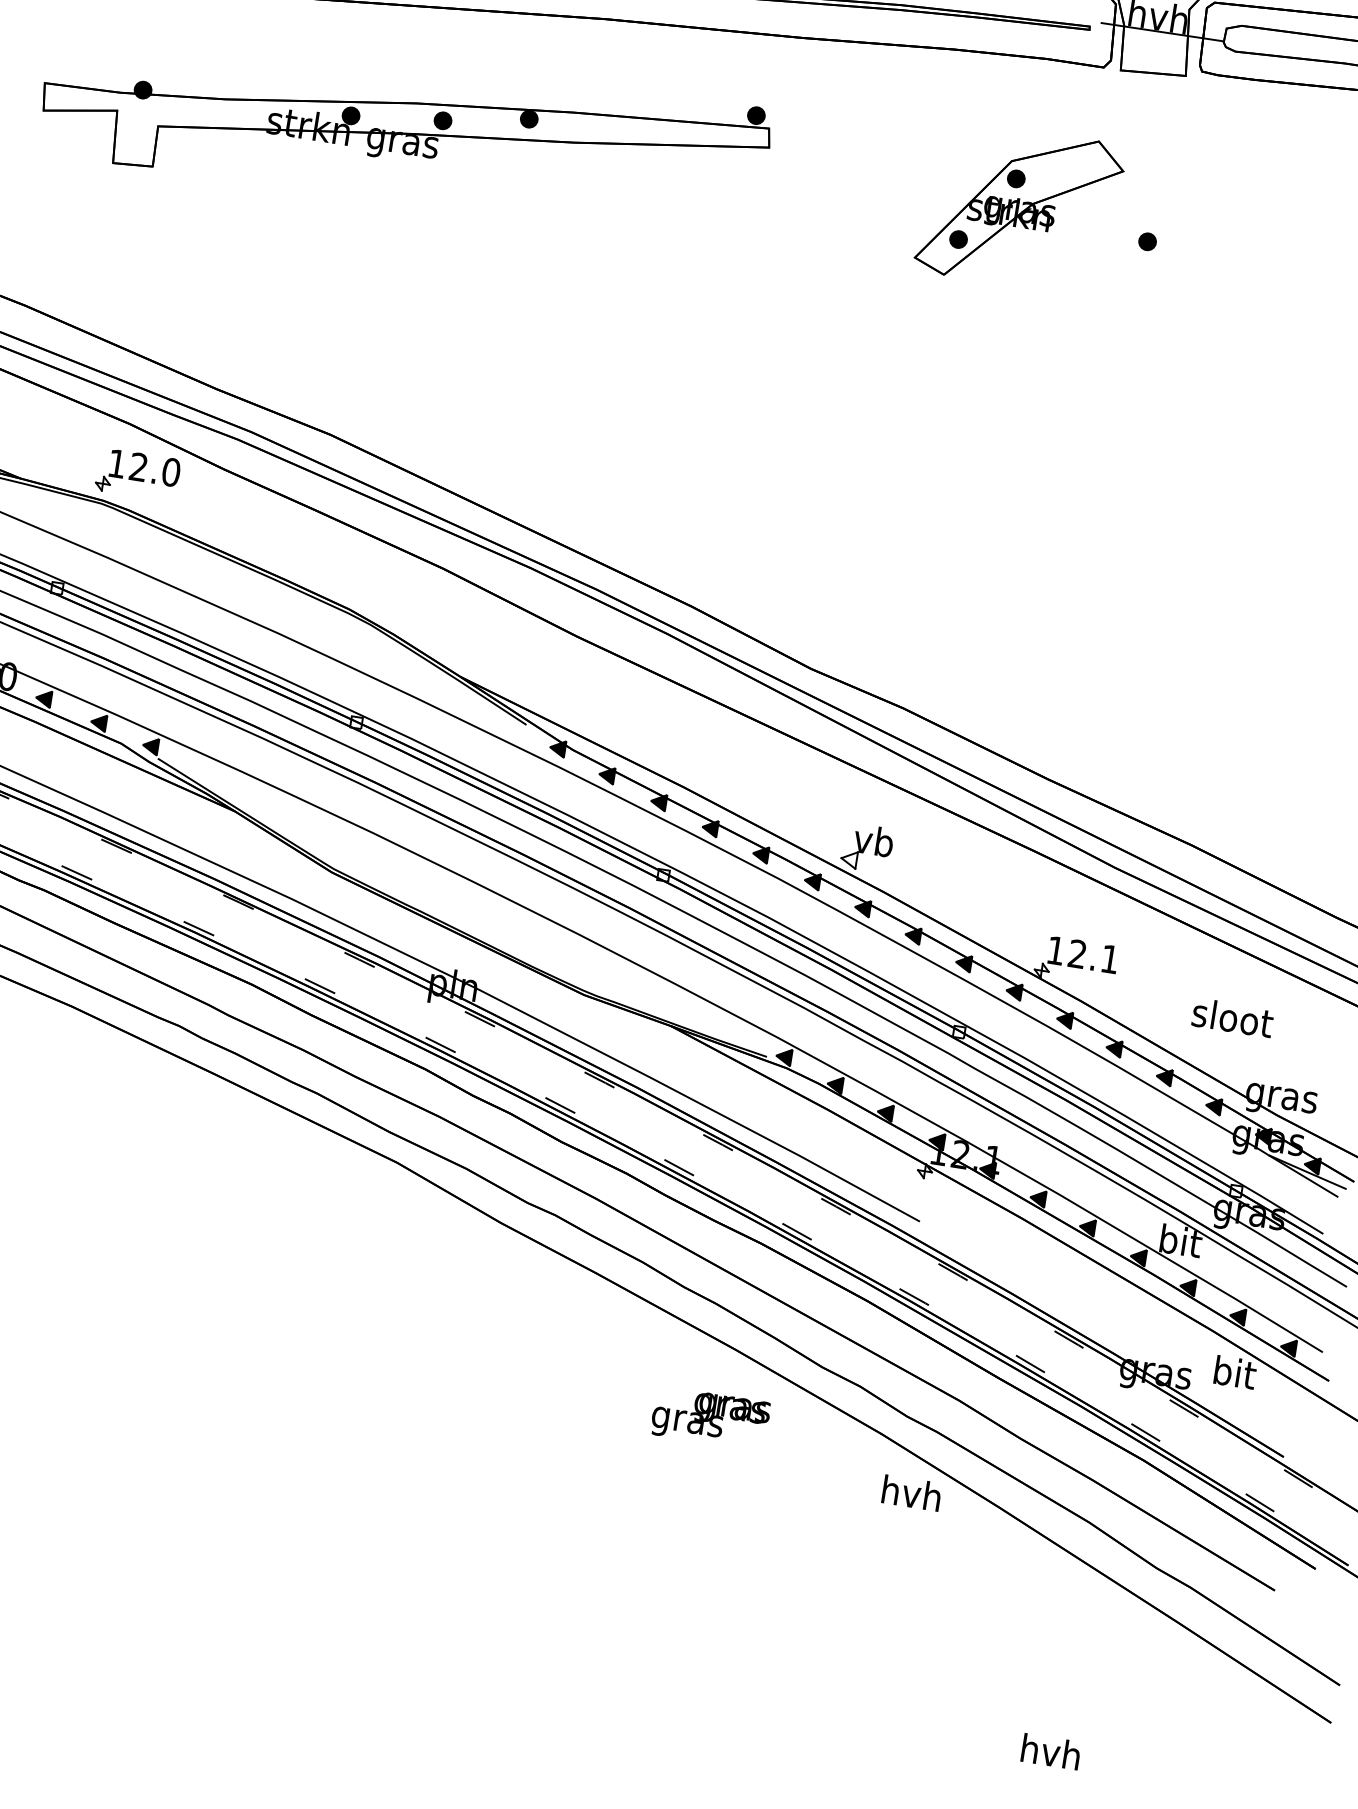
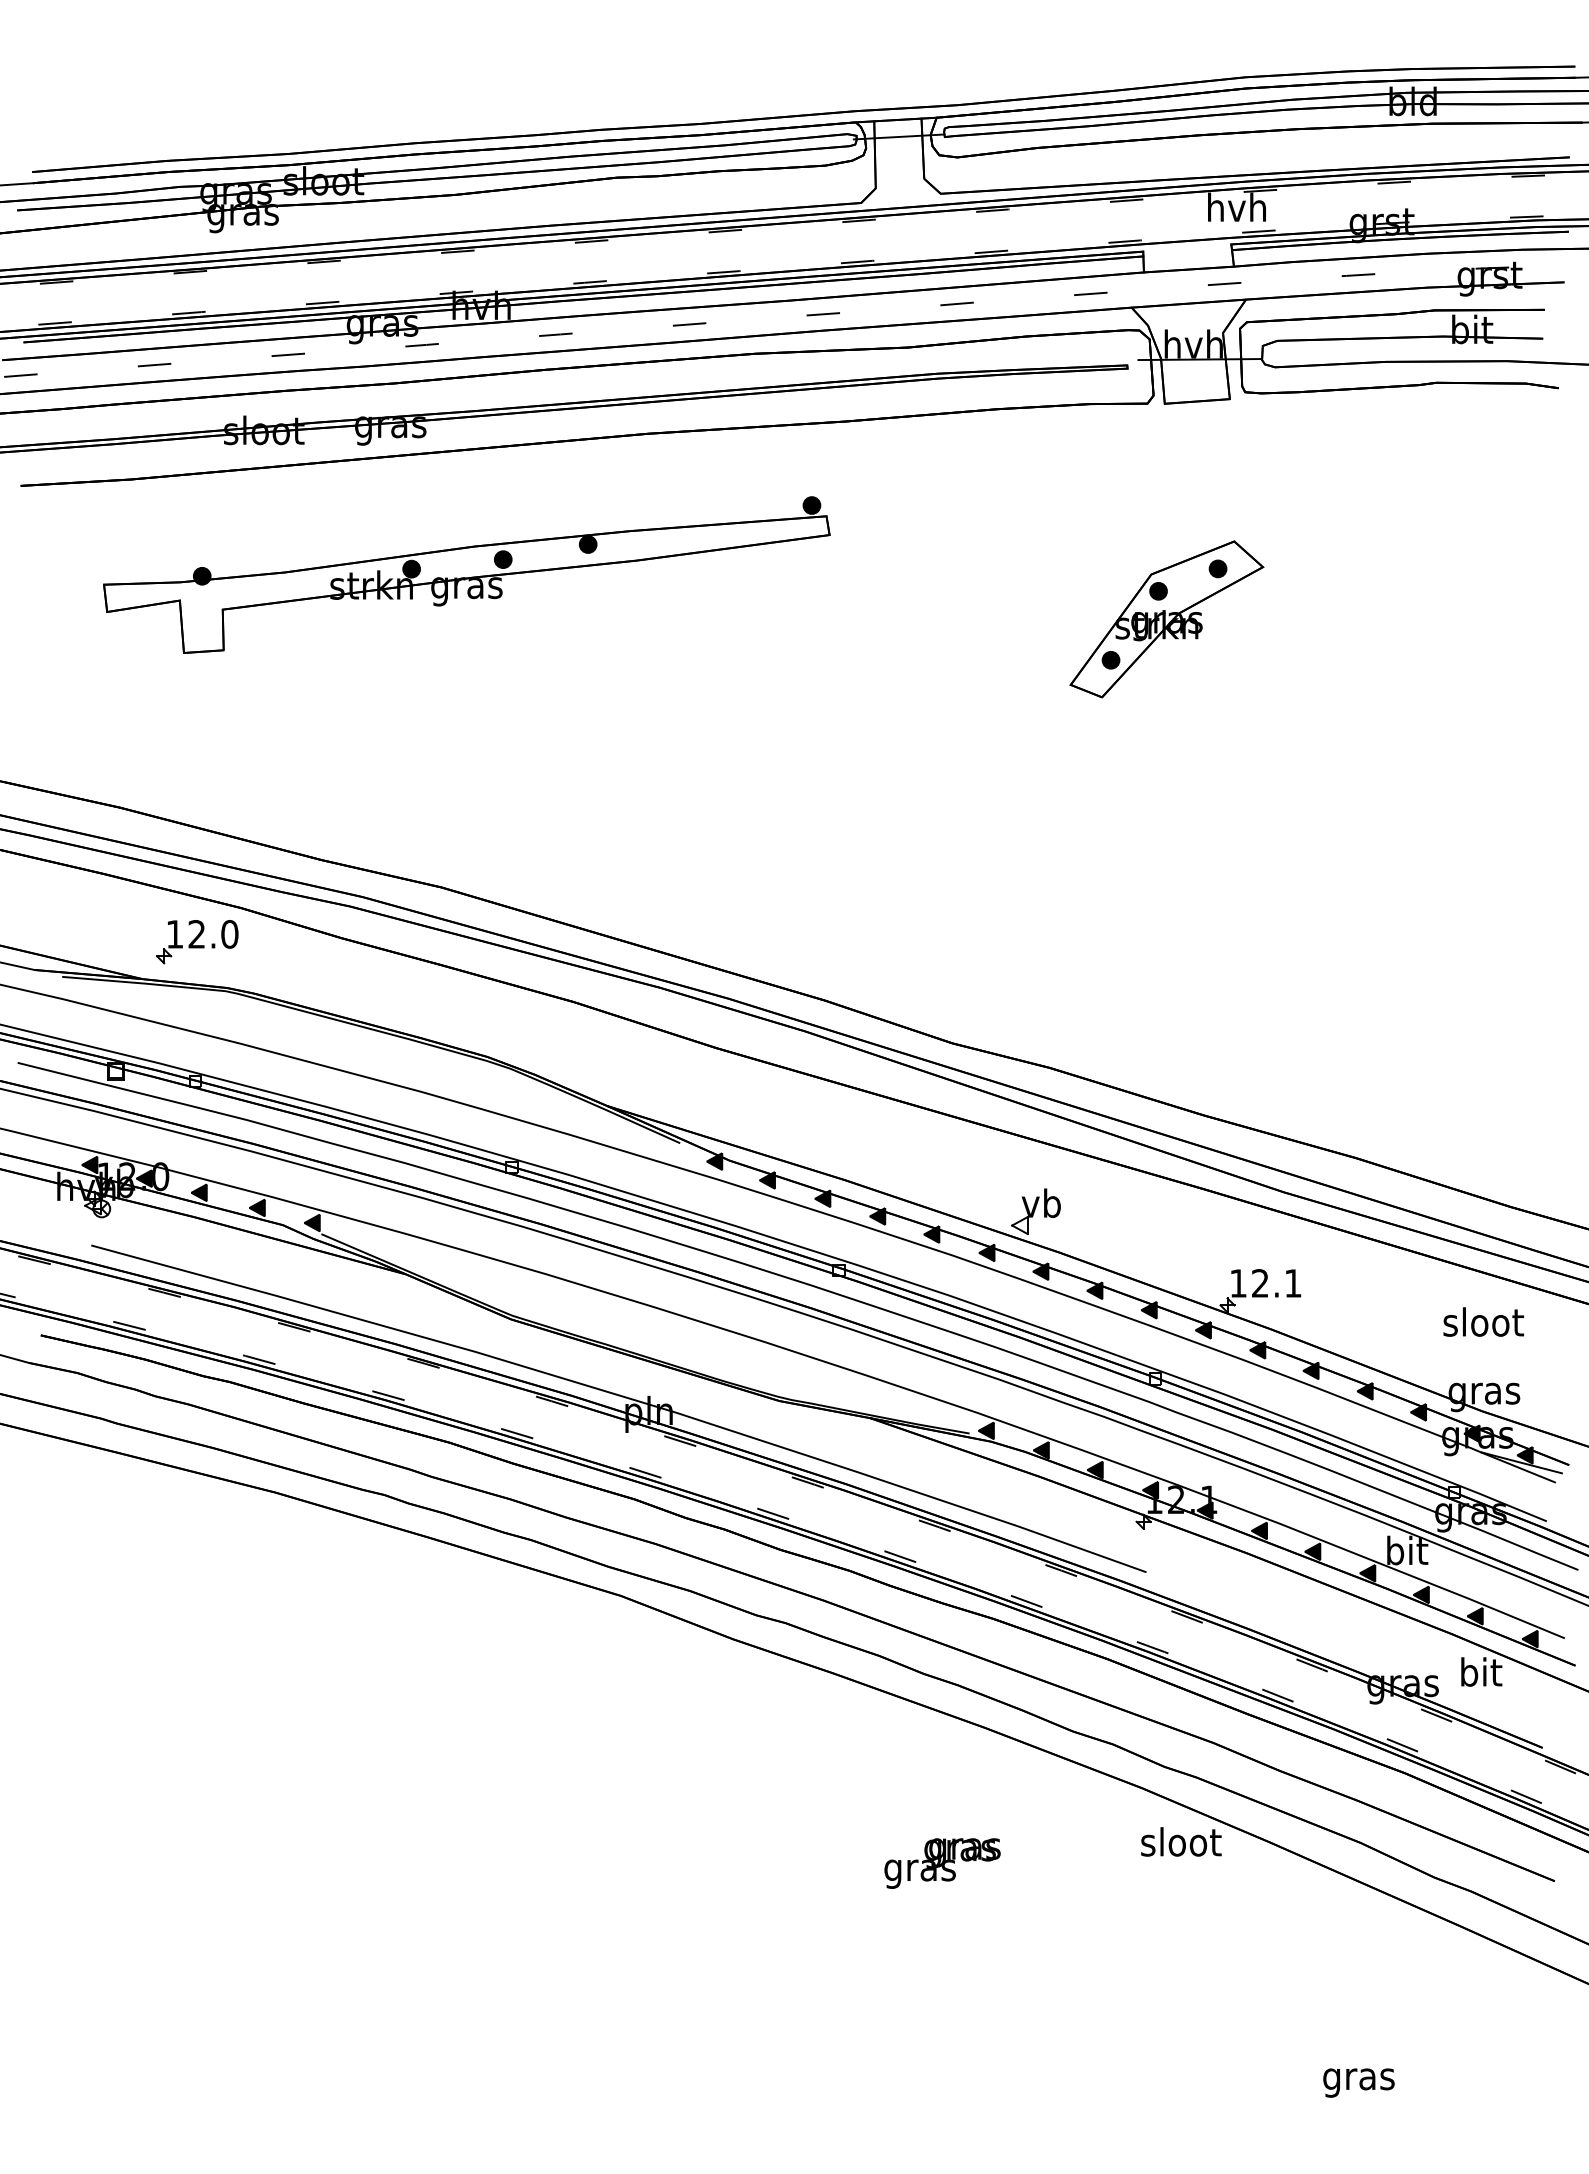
part: (1019, 207) -> (1166, 619), moved
part: (138, 475) -> (197, 942), moved
text: (1232, 1017) -> (1483, 1321), moved
text: (710, 1418) -> (942, 1863), moved
text: (912, 1493) -> (1181, 1841), hvh -> sloot
text: (1050, 1754) -> (1358, 2078), hvh -> gras

